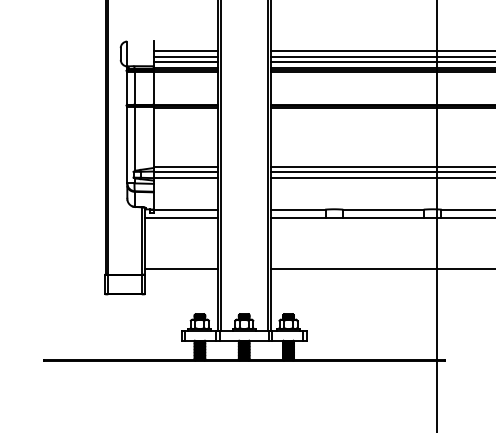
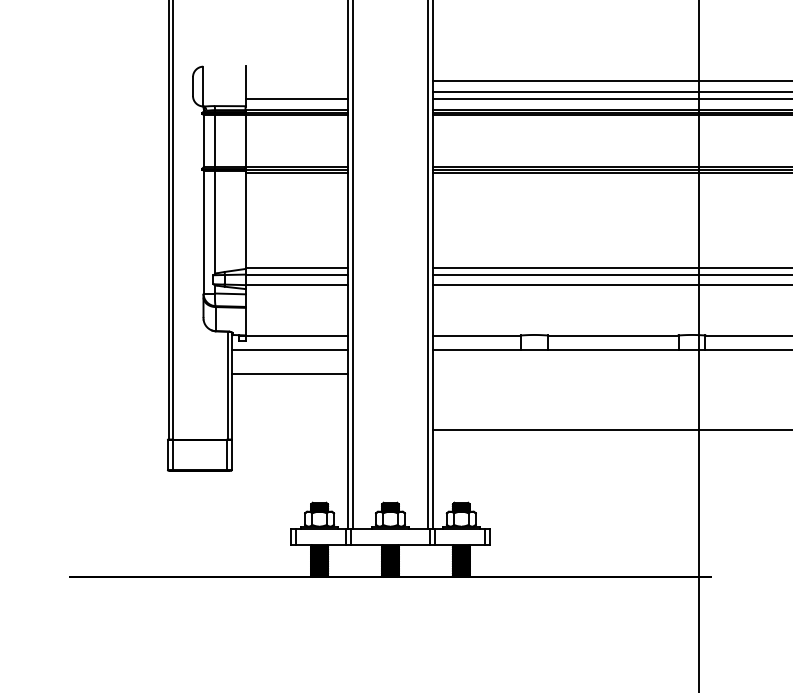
line: (185, 50) -> (296, 80), removed
line: (185, 57) -> (296, 92), removed
line: (181, 268) -> (290, 373), moved

